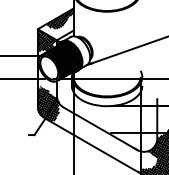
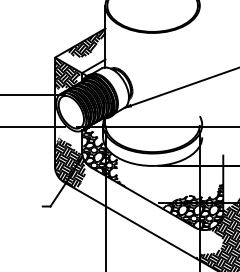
hatch: (72, 99) -> (103, 156), added
hatch: (135, 133) -> (192, 204), added

